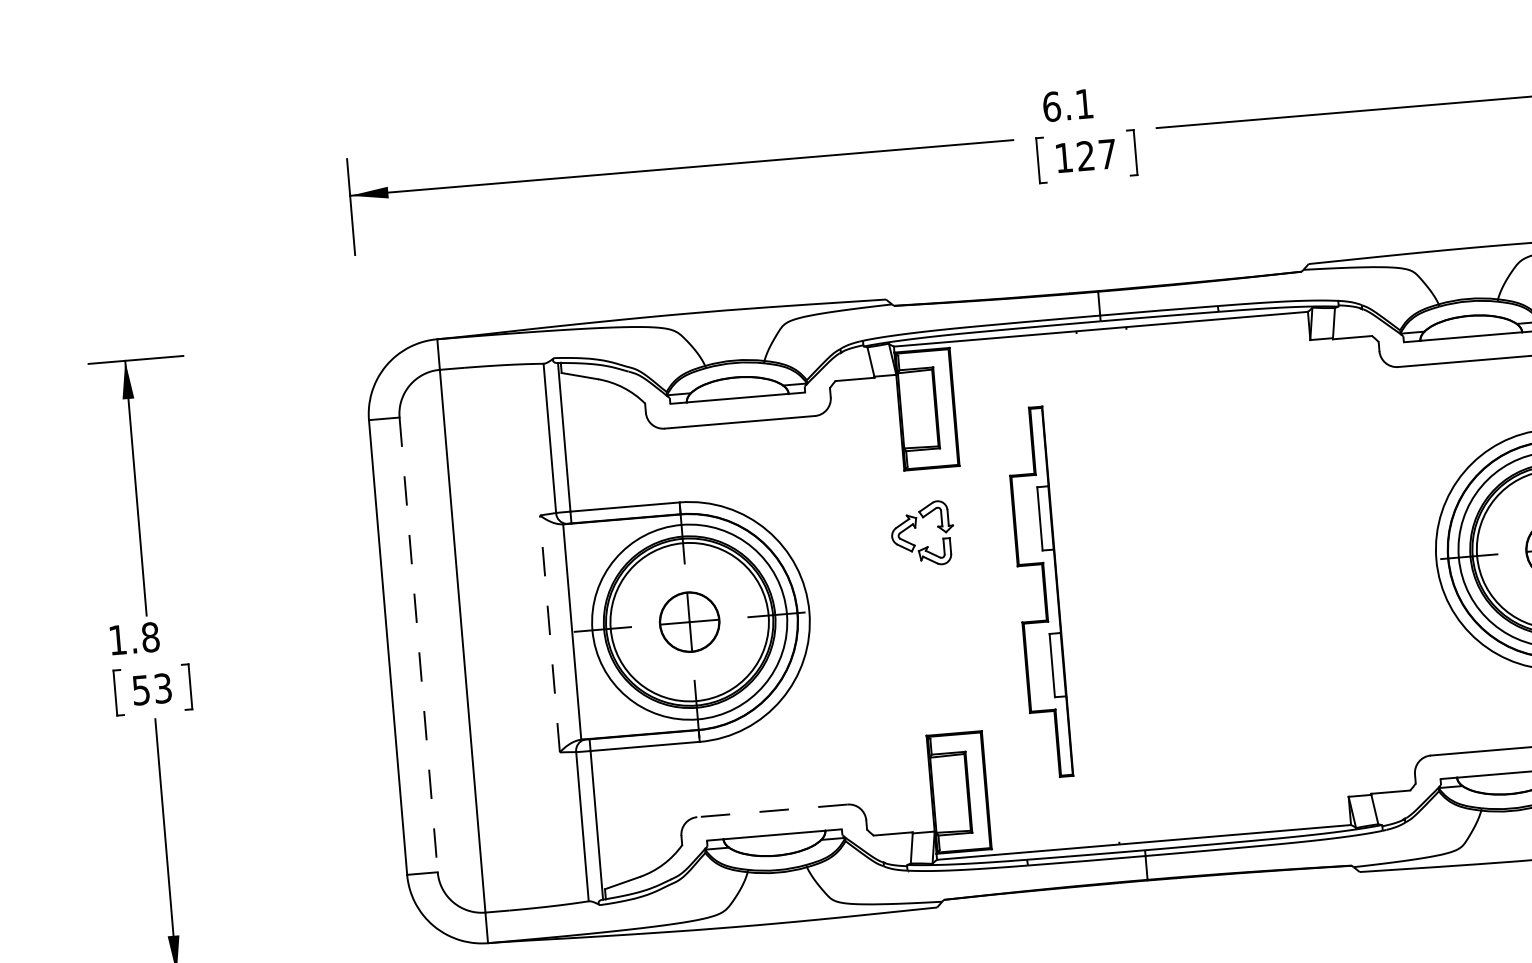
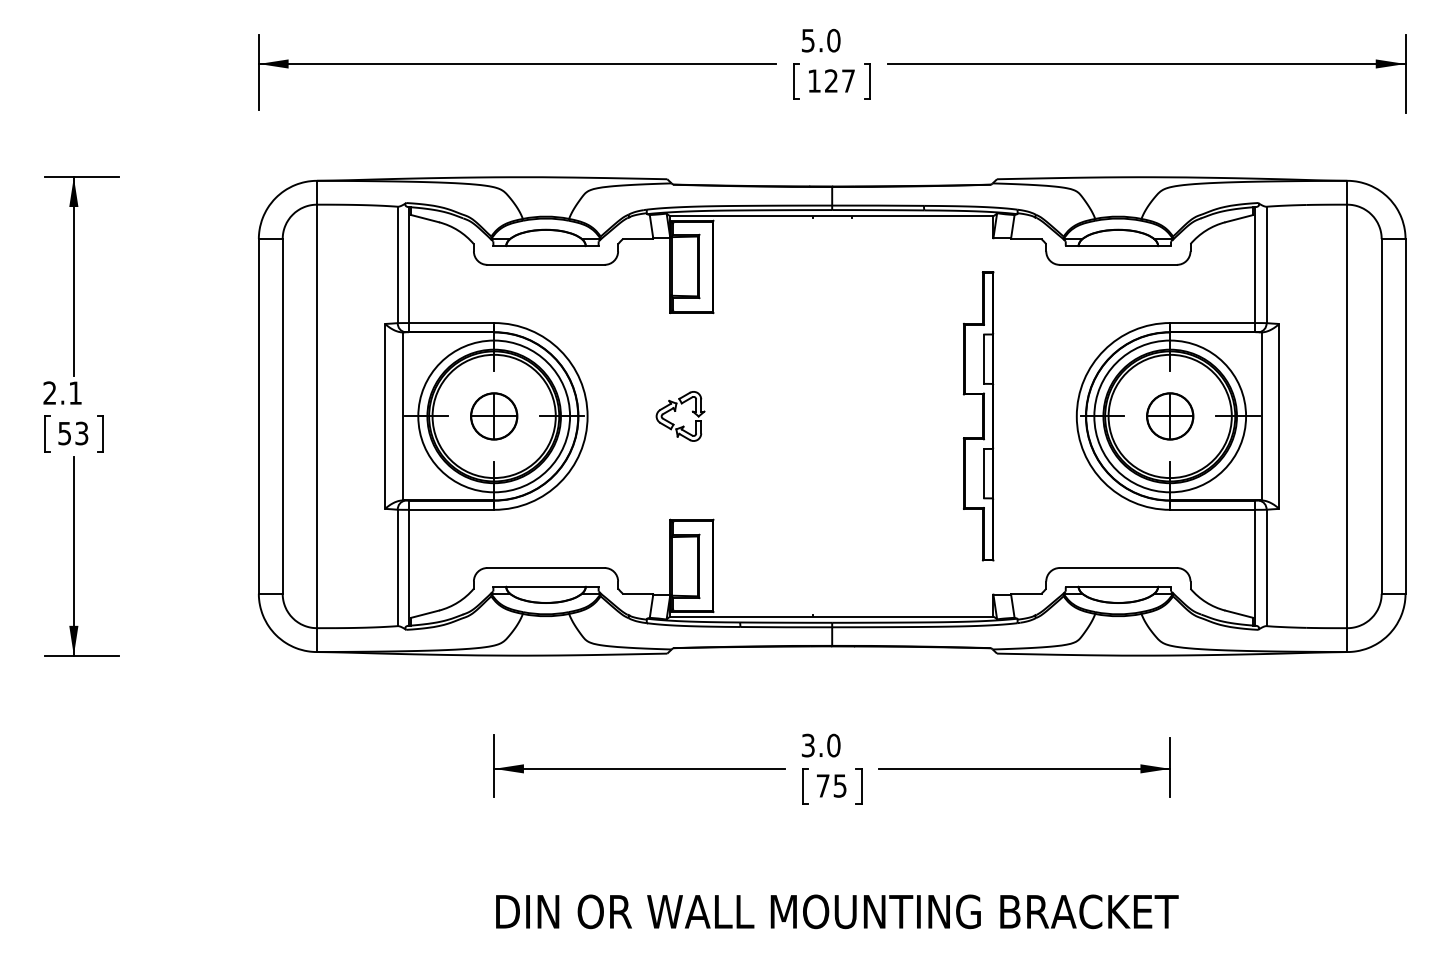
text: (1067, 105) -> (820, 40), 6.1 -> 5.0
part: (917, 528) -> (676, 411), moved
part: (1038, 592) -> (978, 416), moved
line: (550, 632) -> (385, 415), dashed -> solid
text: (133, 637) -> (62, 392), 1.8 -> 2.1
line: (418, 645) -> (282, 416), dashed -> solid
line: (773, 811) -> (546, 568), dashed -> solid

